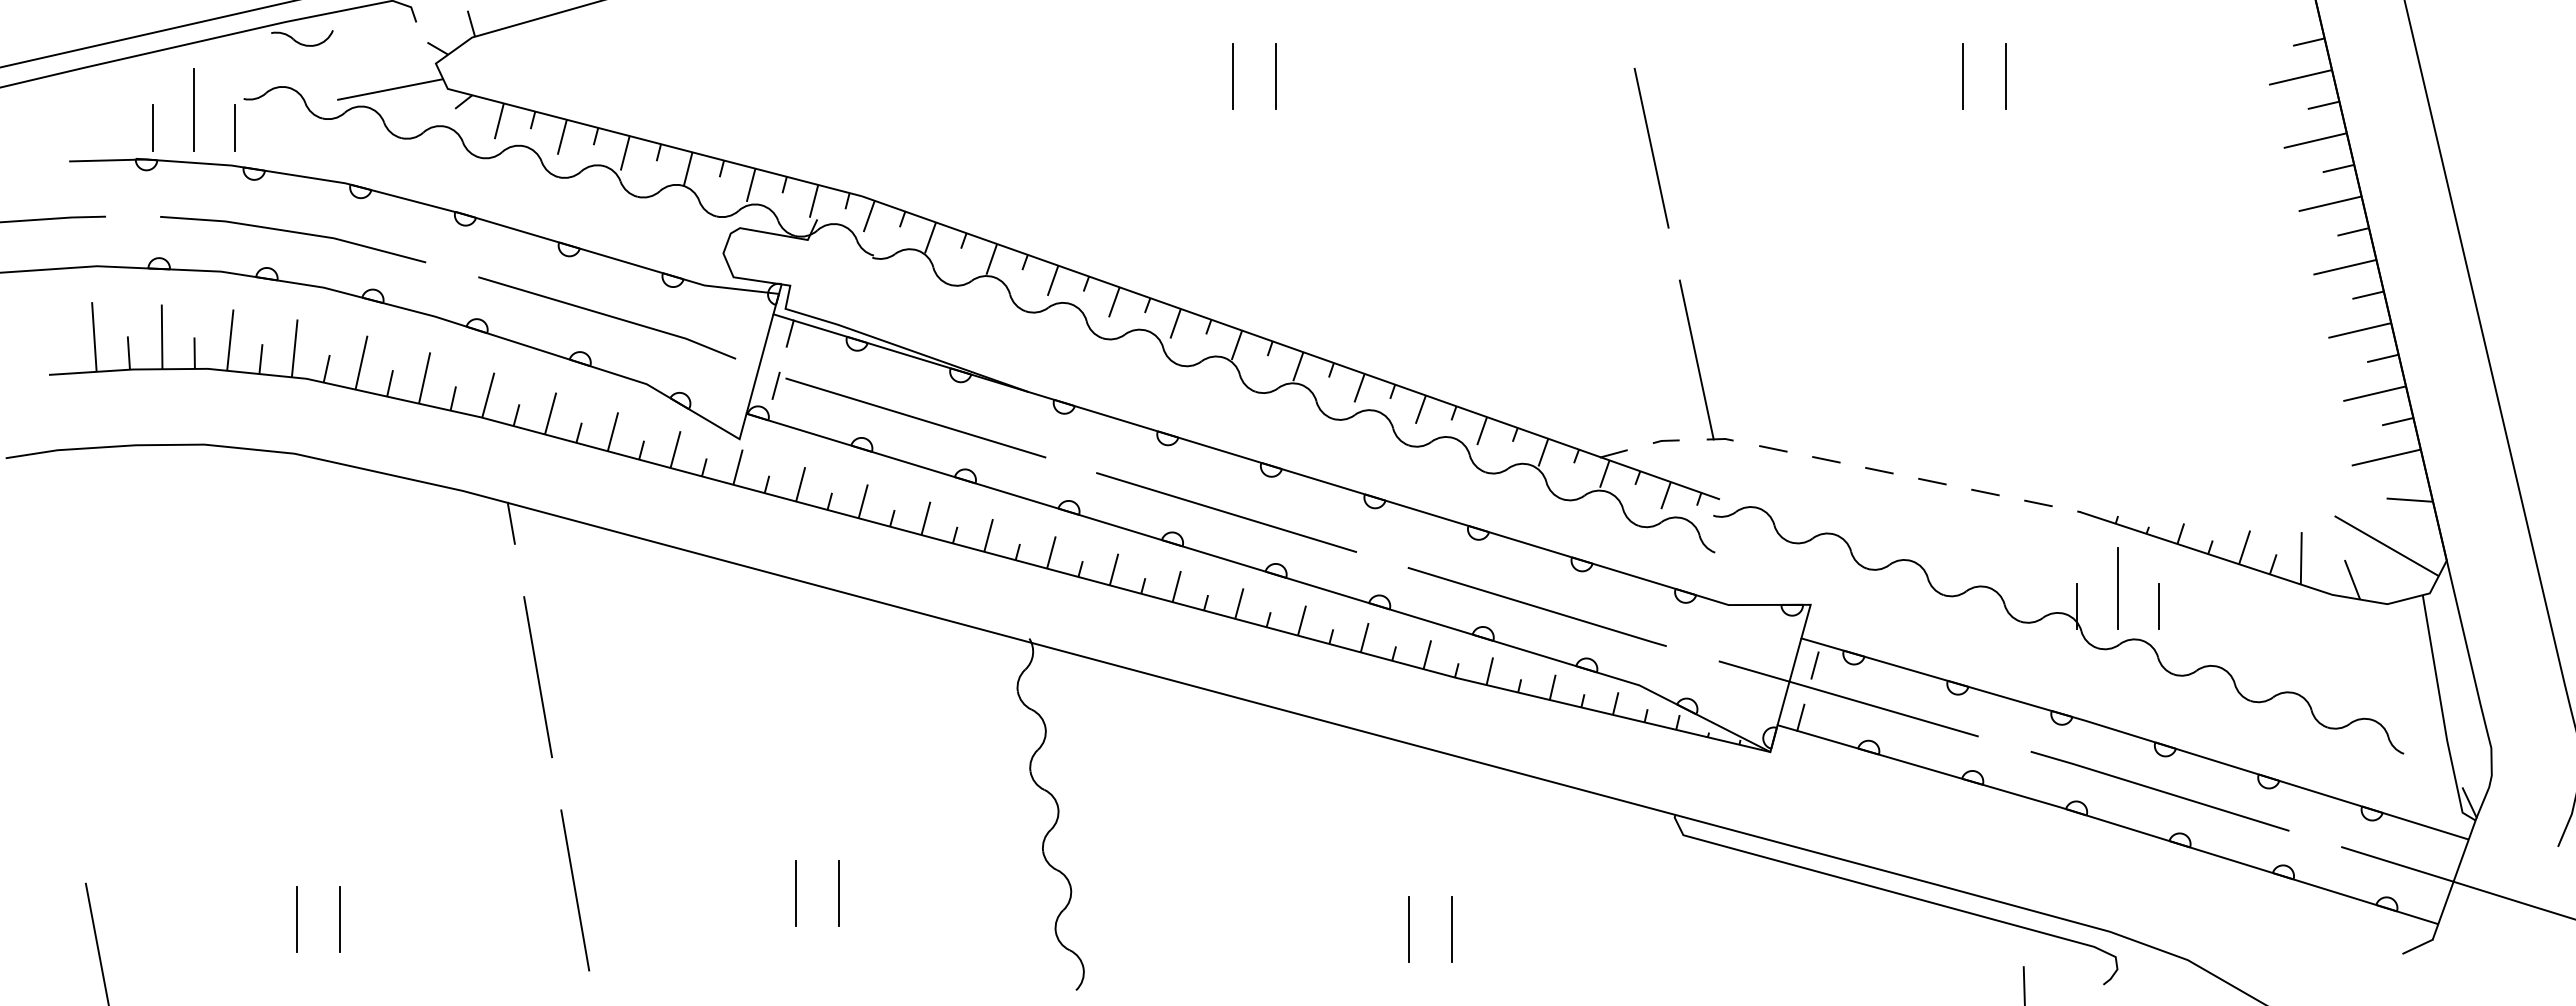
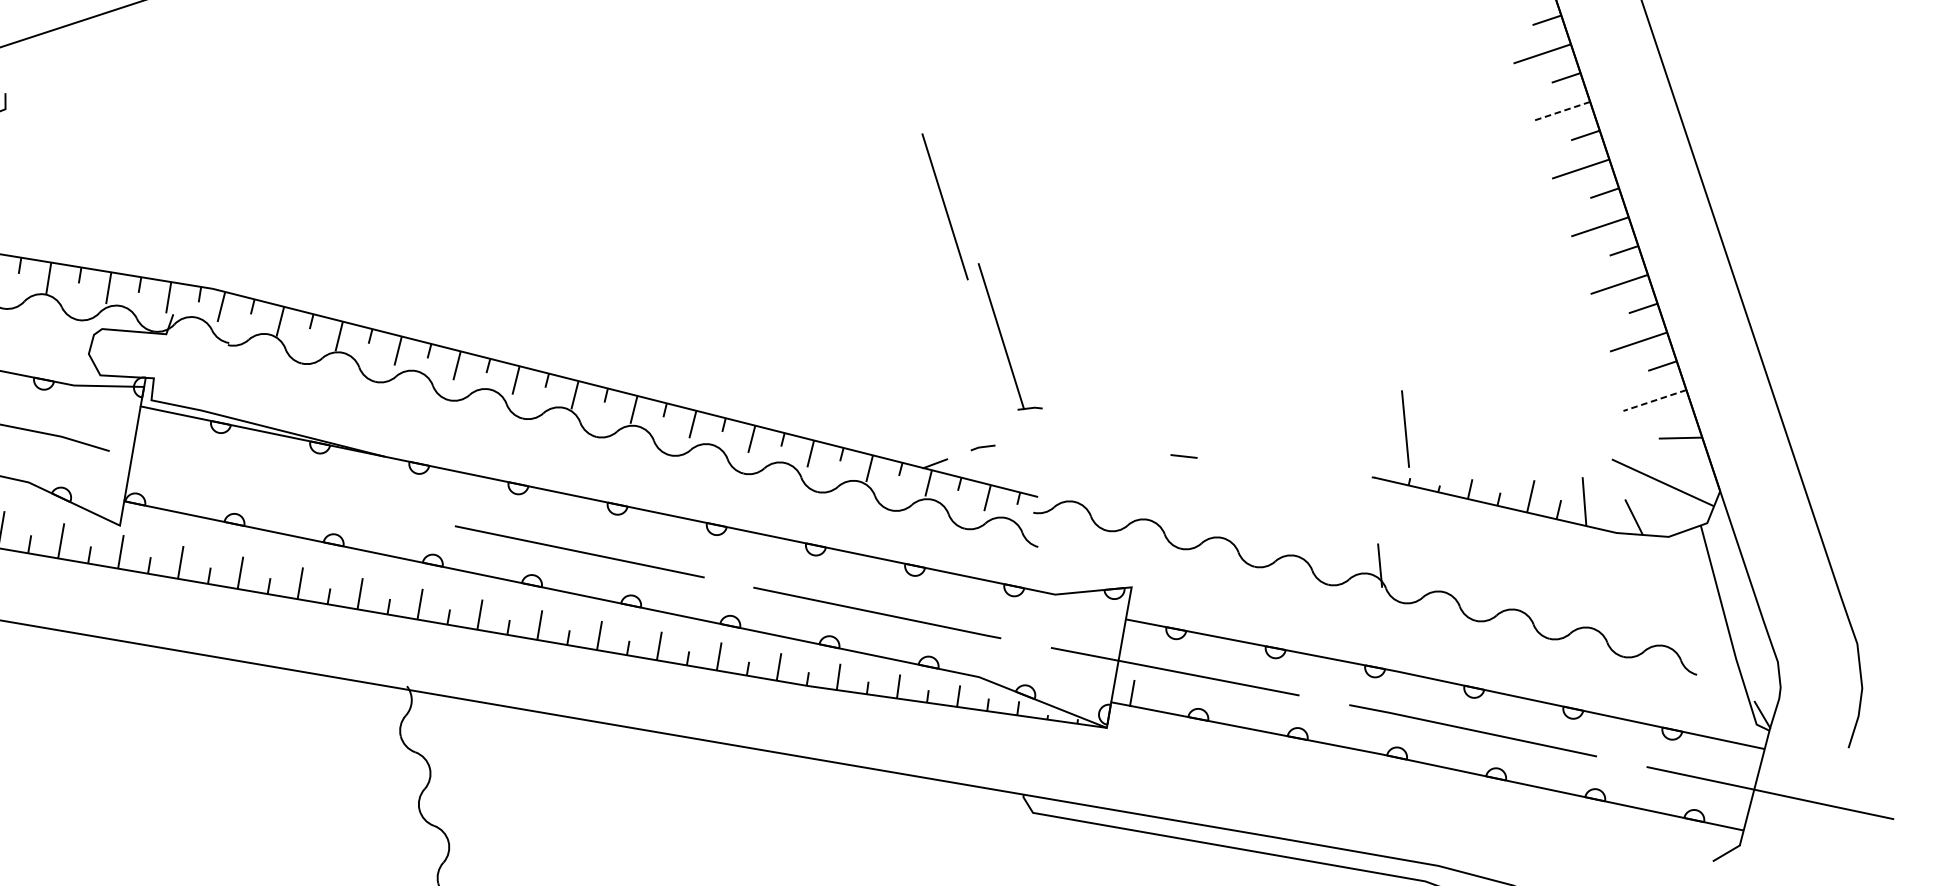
line: (1232, 75) -> (547, 144), removed
line: (1276, 75) -> (588, 140), removed
line: (1963, 75) -> (1228, 81), removed
line: (2006, 75) -> (1268, 77), removed
line: (2314, 140) -> (1560, 111), solid -> dashed
line: (1651, 147) -> (944, 206), moved
line: (789, 333) -> (157, 422), removed
part: (1698, 362) -> (1003, 338), moved
line: (775, 385) -> (148, 472), removed
line: (915, 417) -> (281, 490), removed
line: (1773, 448) -> (1083, 444), removed
line: (2385, 457) -> (1654, 400), solid -> dashed
line: (1826, 459) -> (1133, 450), removed
line: (1932, 481) -> (1234, 461), removed
line: (1985, 492) -> (1284, 467), removed
line: (2038, 503) -> (1335, 473), removed
line: (2117, 588) -> (1405, 429), moved
line: (2158, 606) -> (1455, 558), removed
line: (1814, 665) -> (1140, 643), removed

